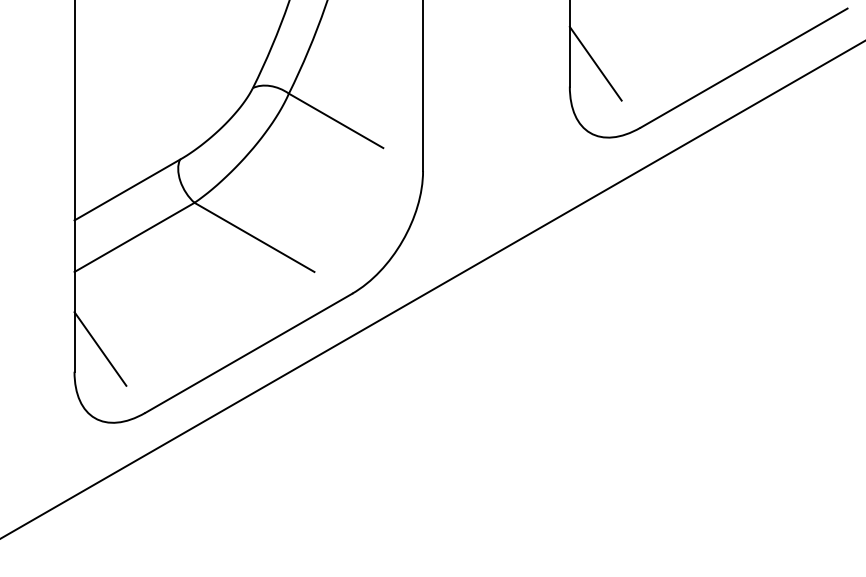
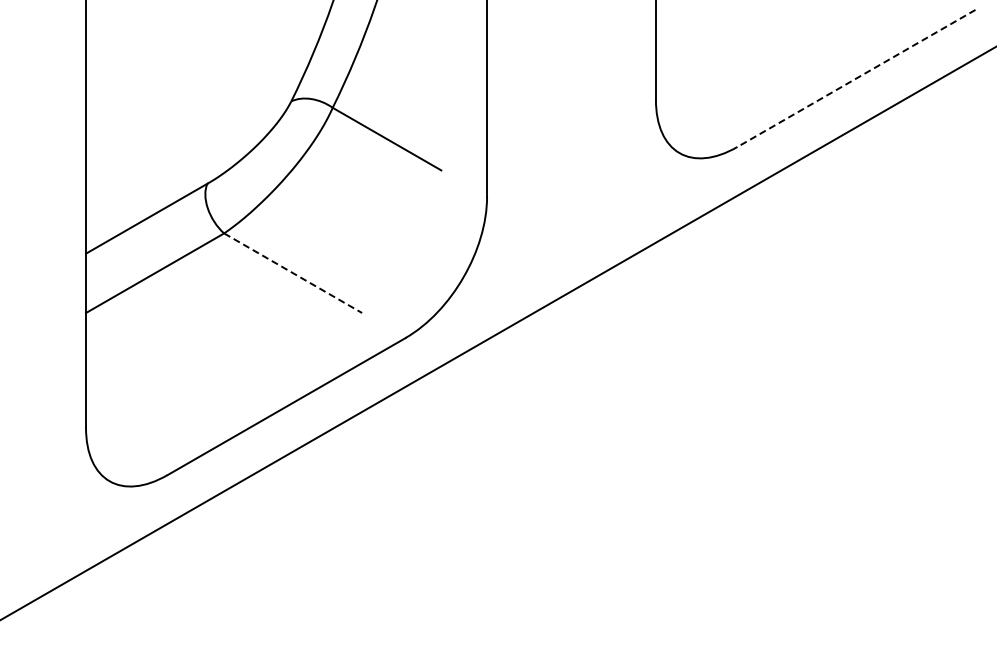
line: (595, 63) -> (685, 73), removed
line: (744, 68) -> (856, 78), solid -> dashed
line: (254, 237) -> (293, 273), solid -> dashed
line: (100, 348) -> (115, 401), removed

